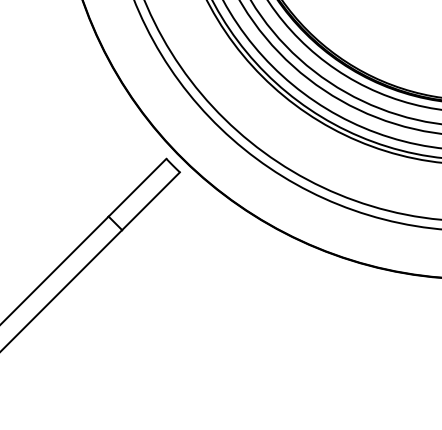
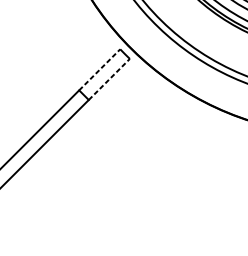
line: (137, 187) -> (99, 69), solid -> dashed
line: (151, 201) -> (109, 79), solid -> dashed

